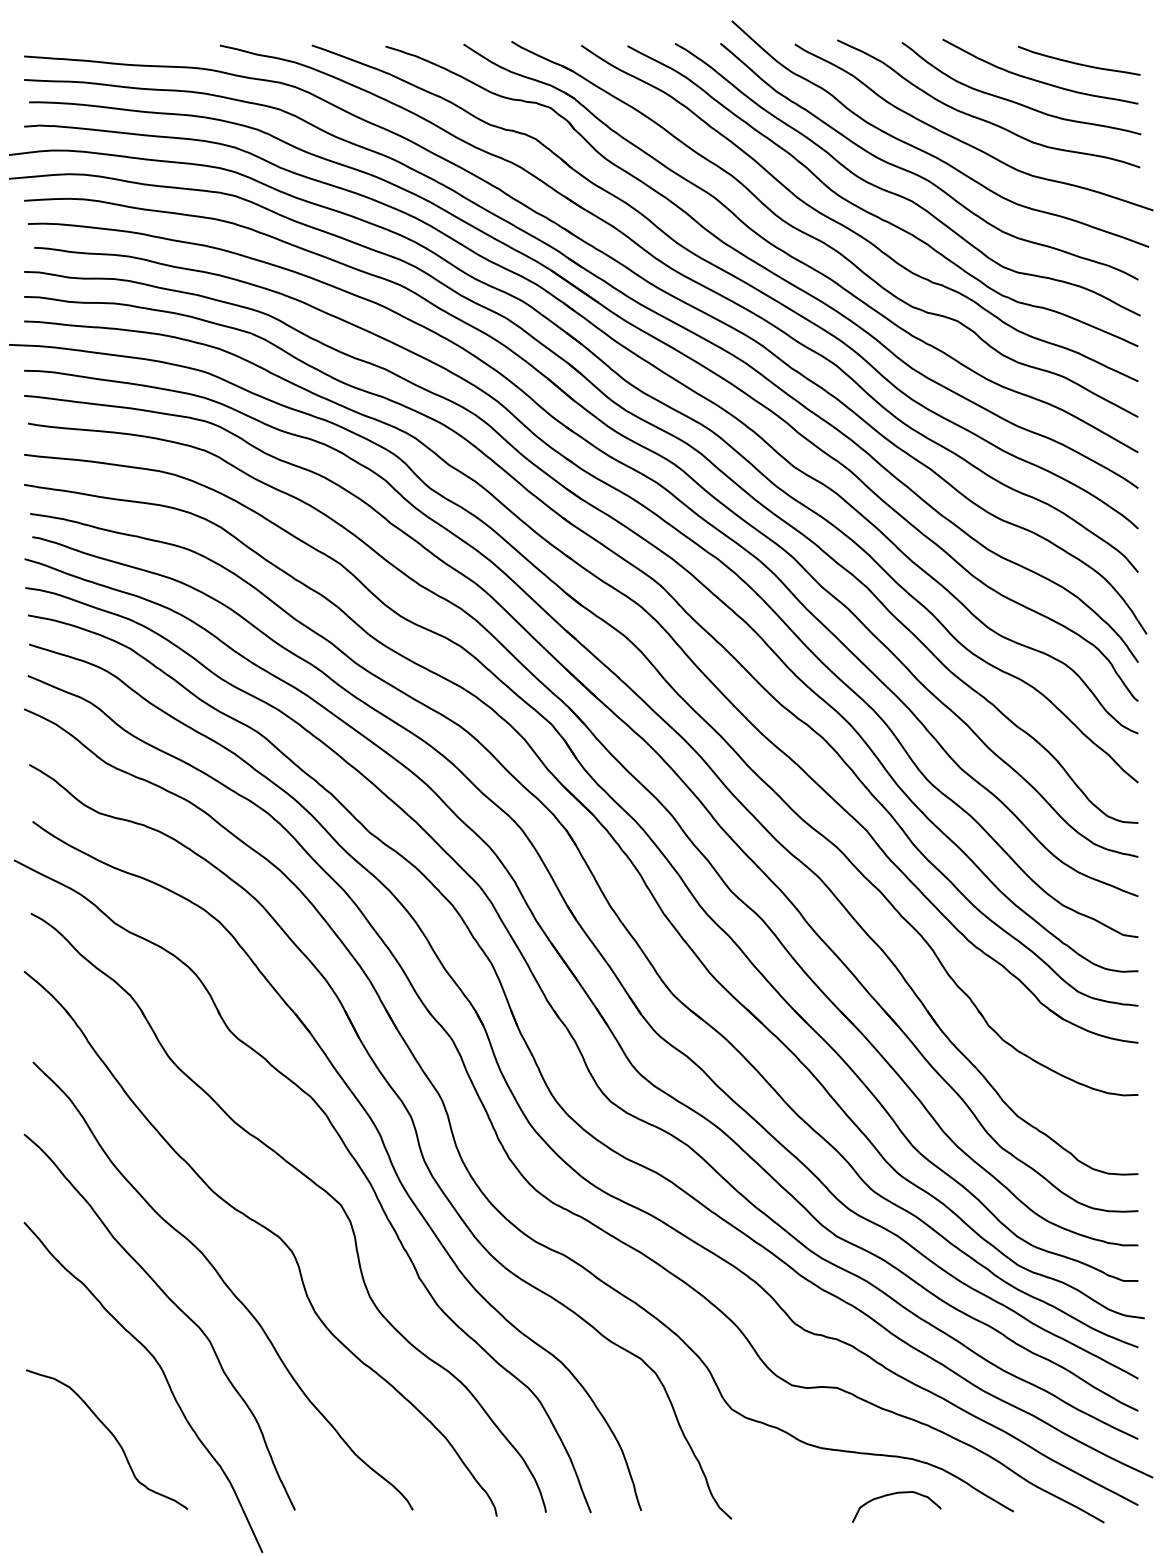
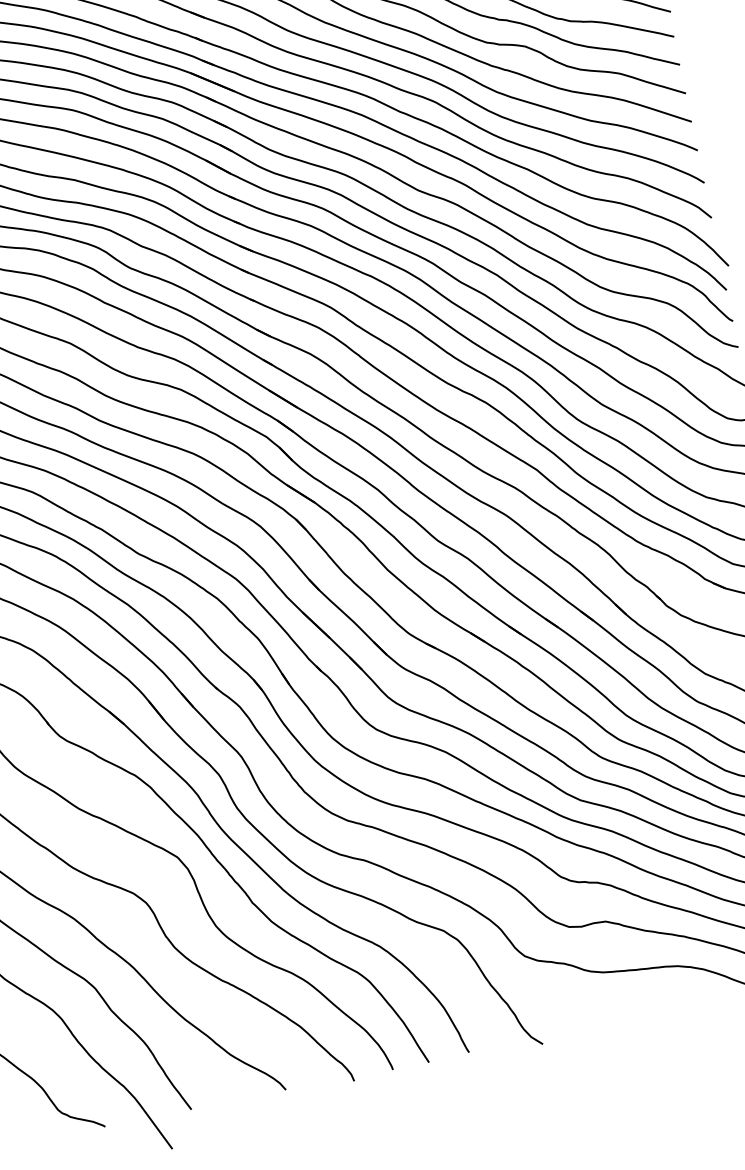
curve: (895, 1494) -> (670, 997), removed

